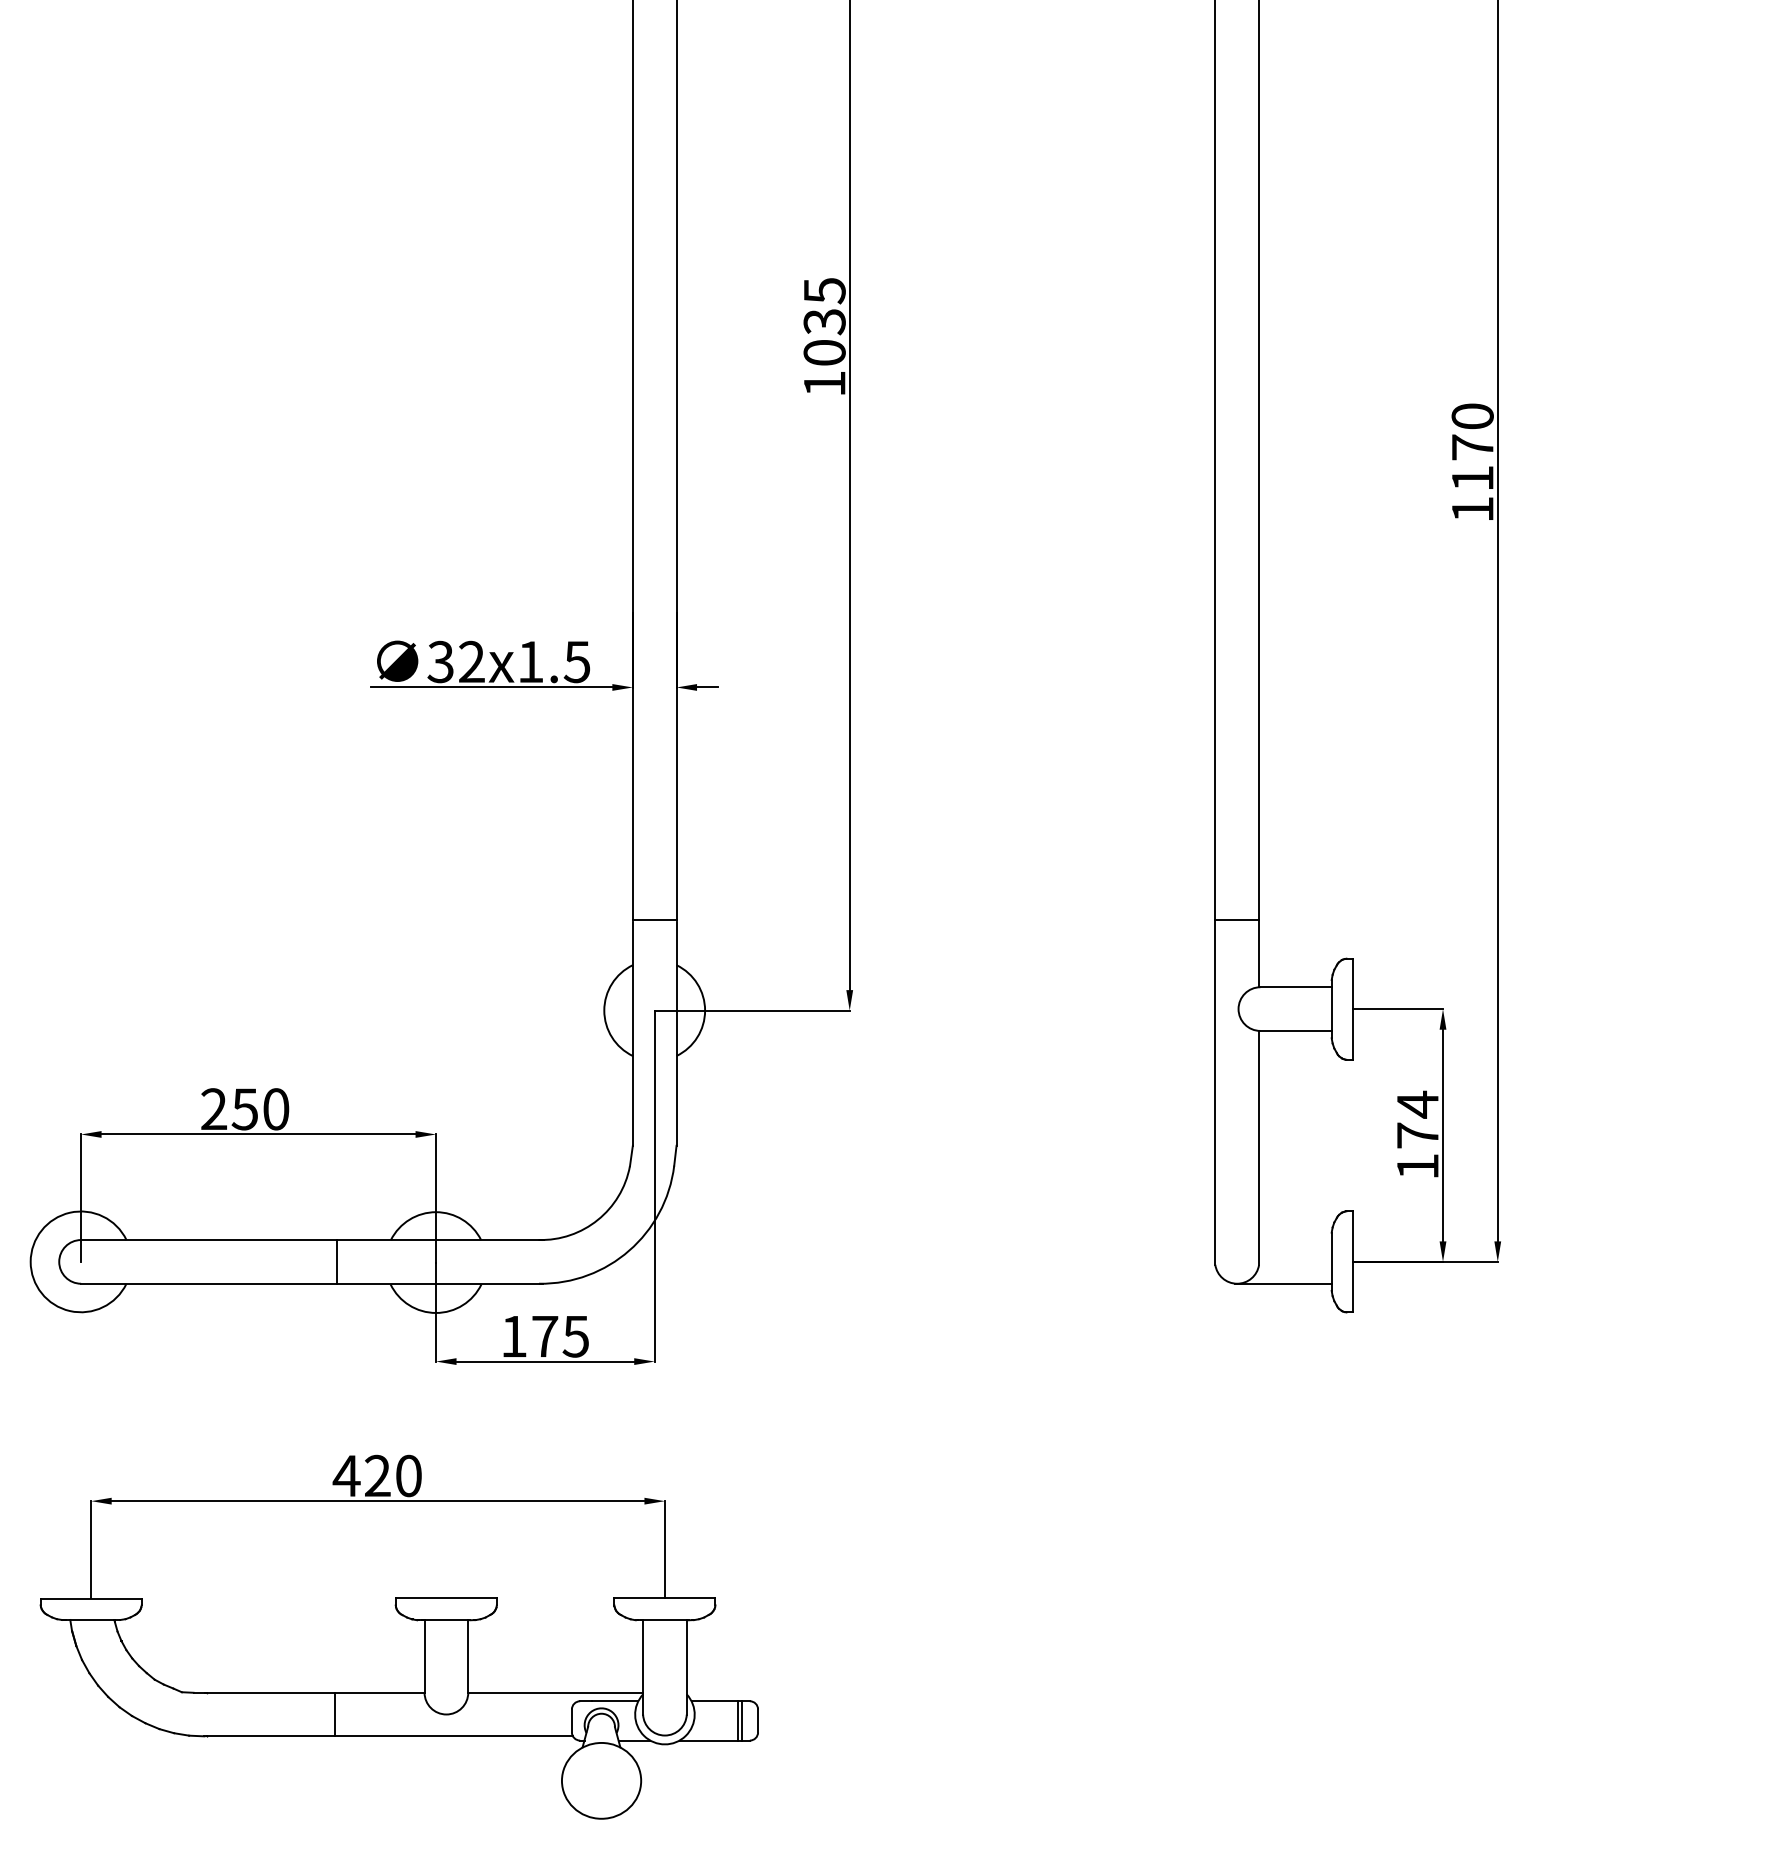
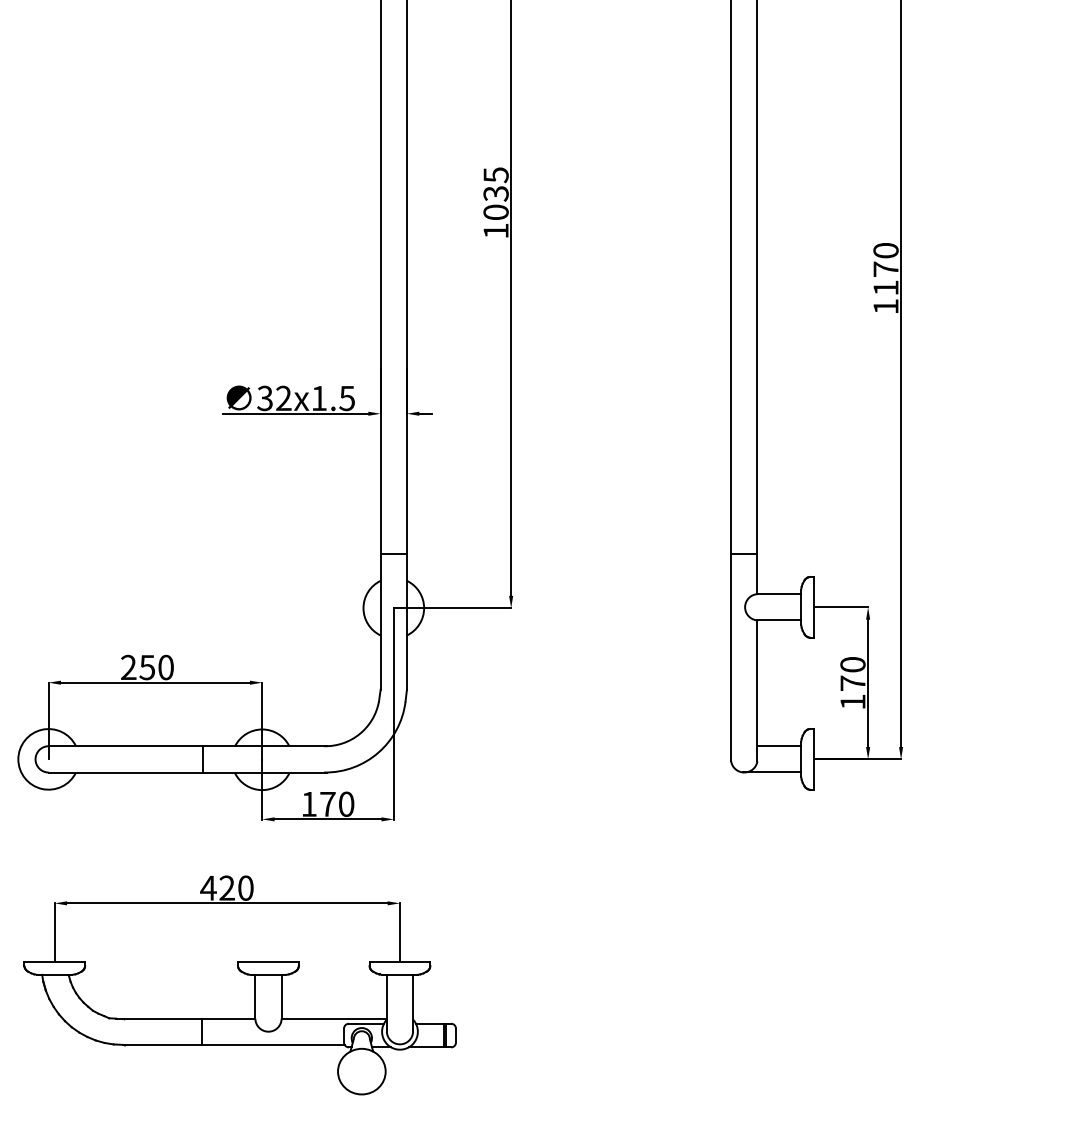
text: (1417, 1104) -> (852, 664), 174 -> 170
line: (1295, 1240) -> (779, 746), added
text: (576, 1335) -> (346, 803), 175 -> 170

